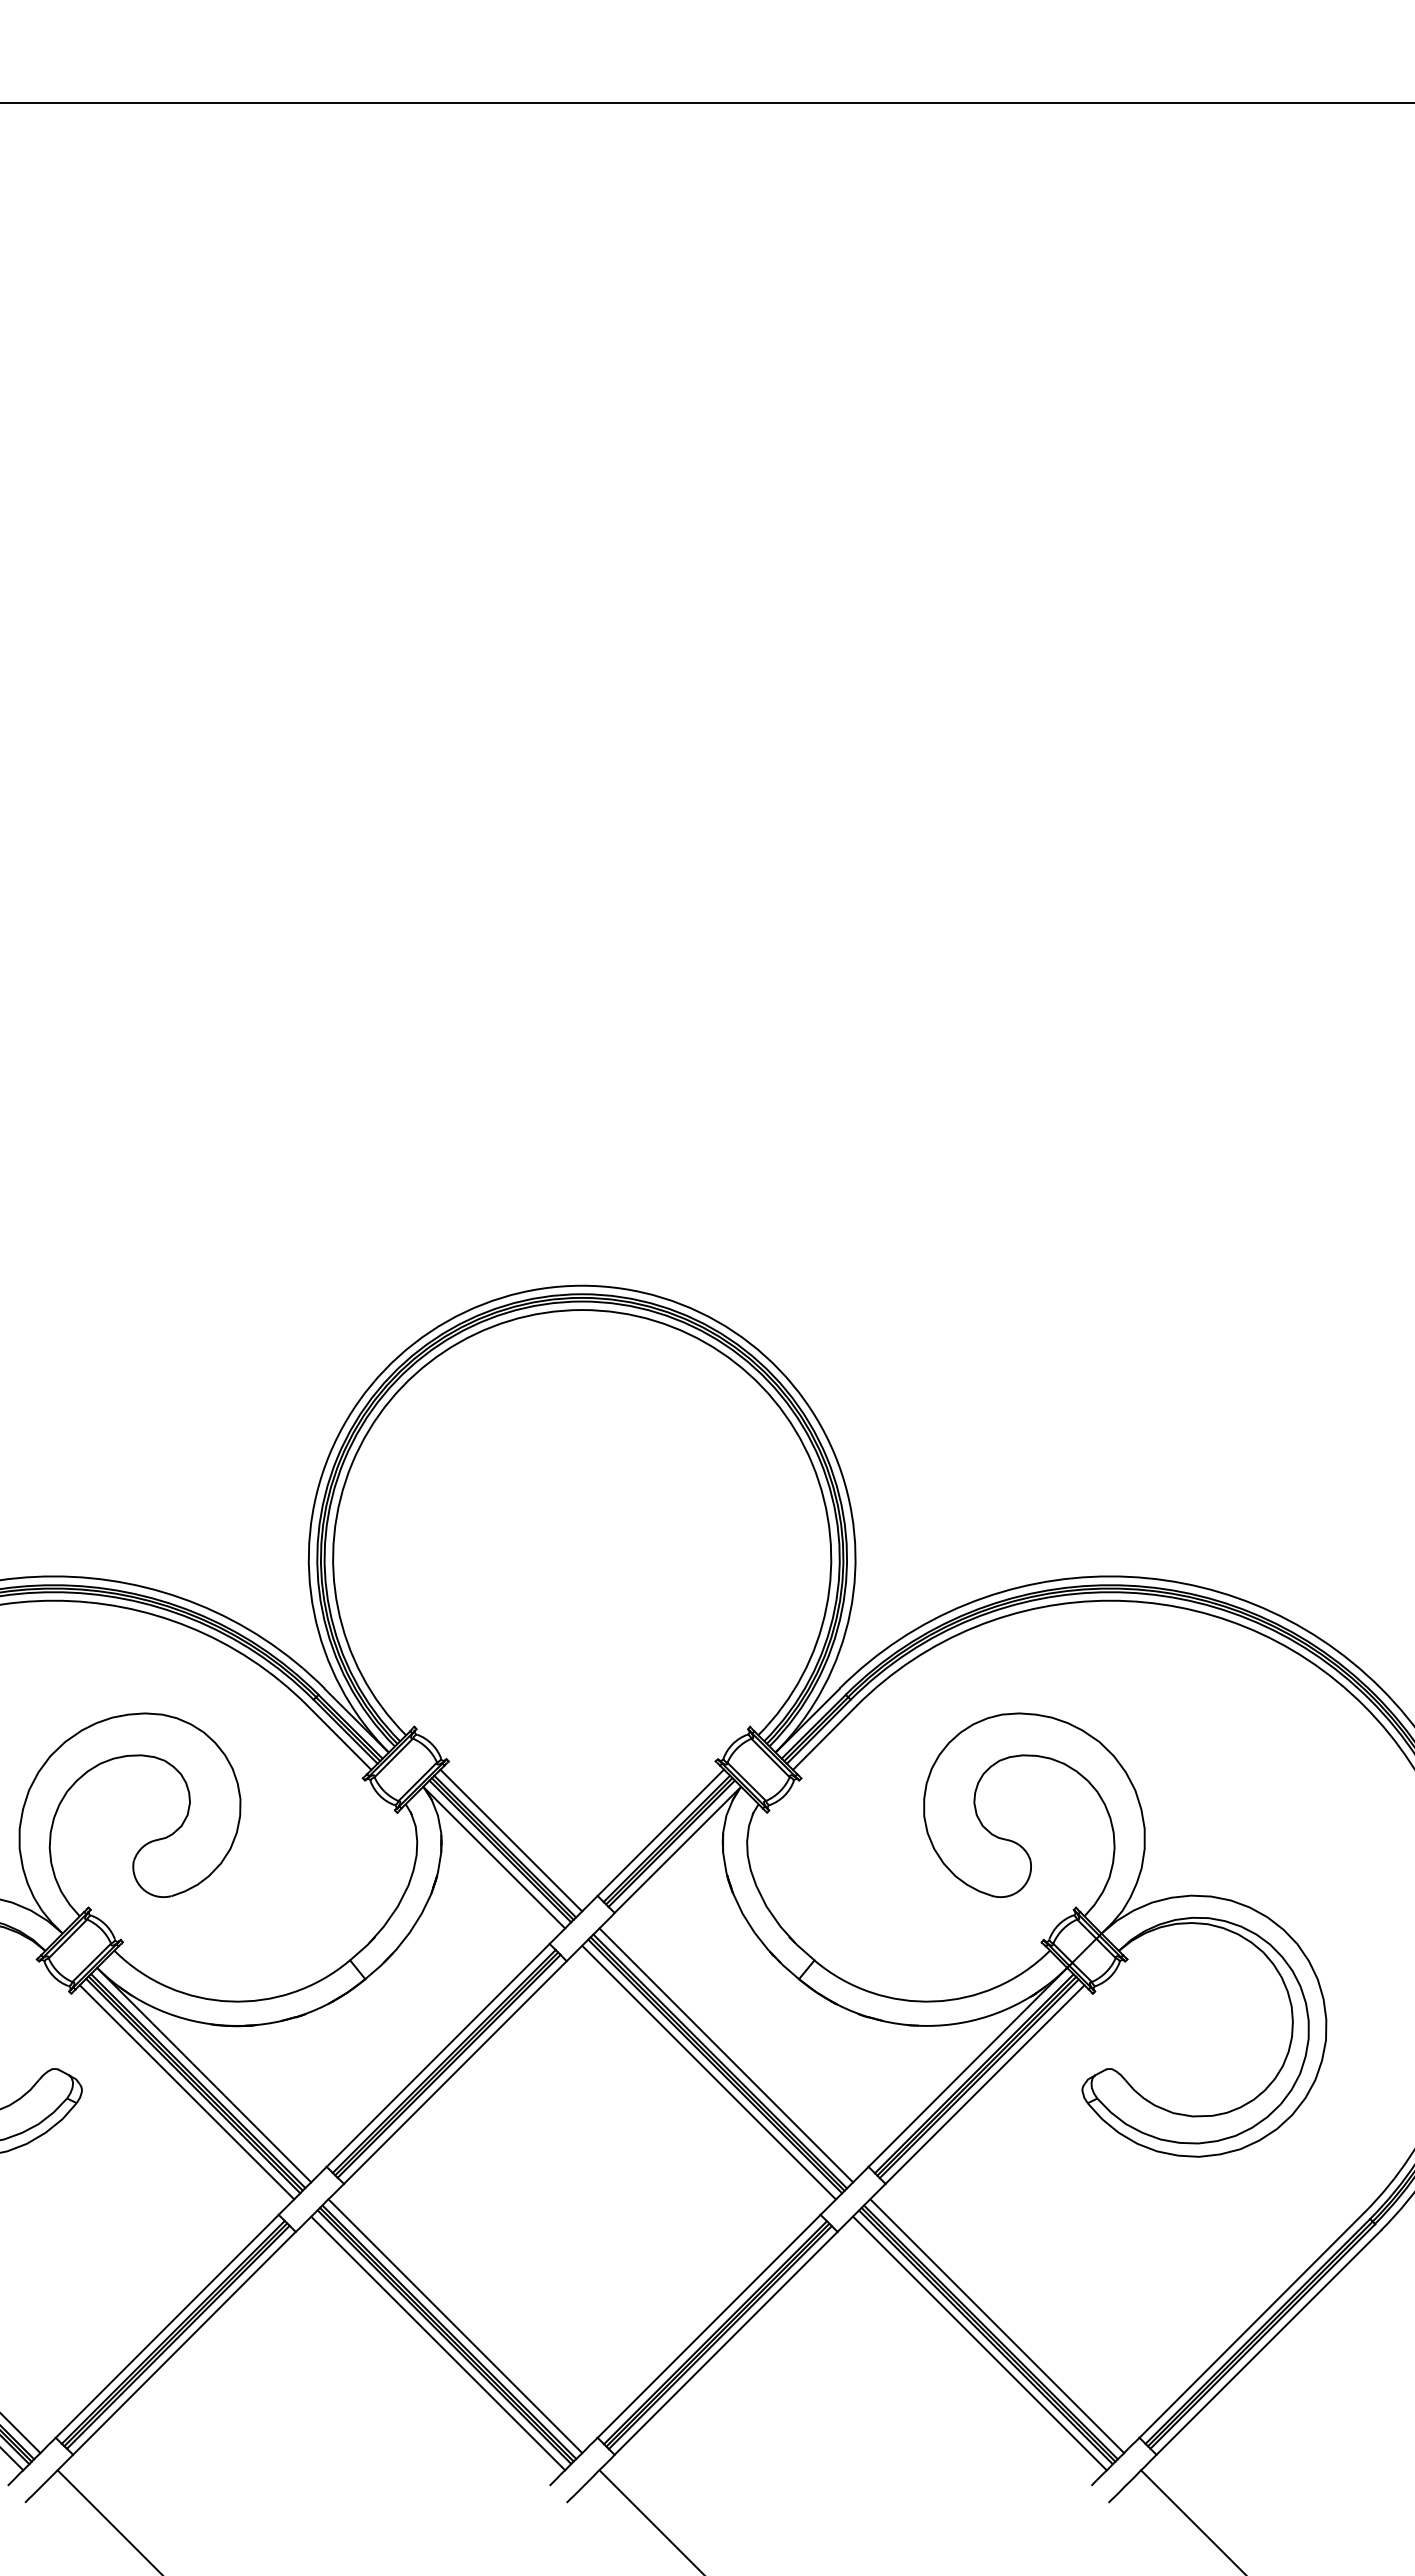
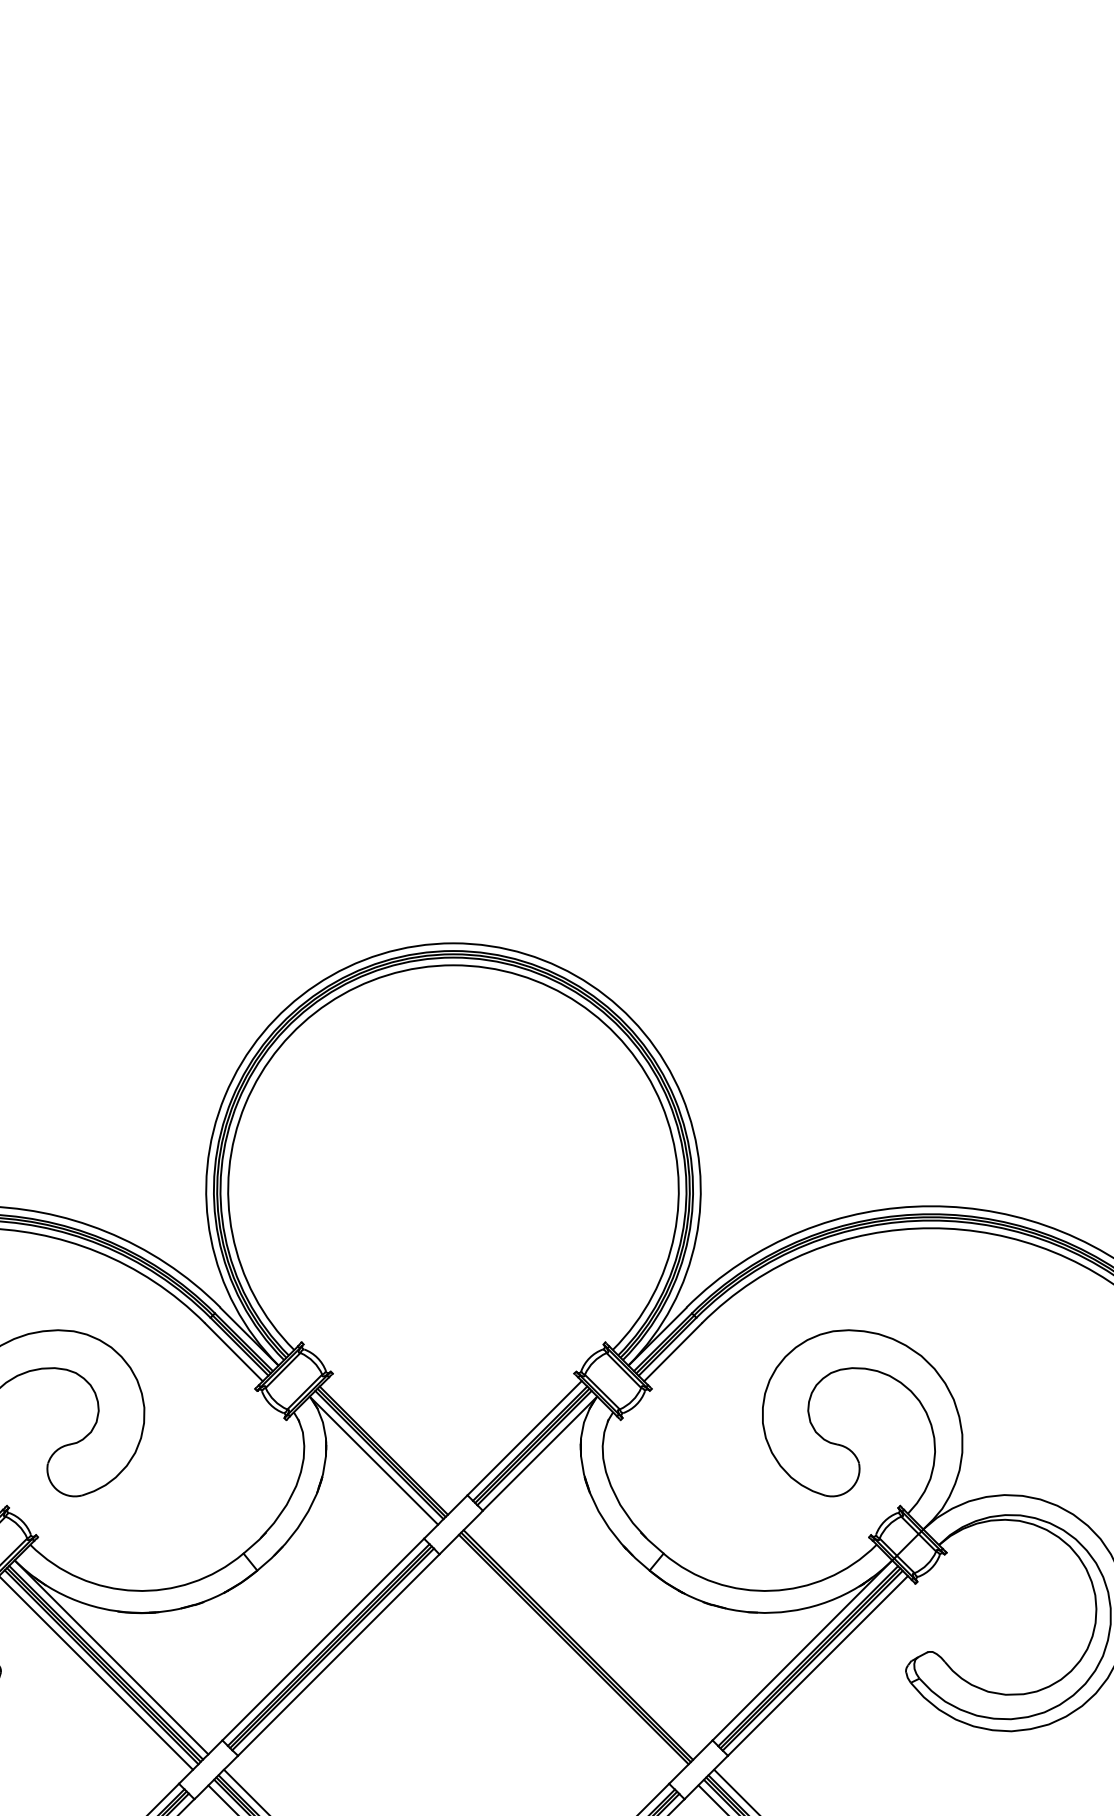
line: (511, 1840) -> (389, 1445), removed
line: (726, 2055) -> (584, 1639), removed
line: (708, 2072) -> (567, 1655), removed

